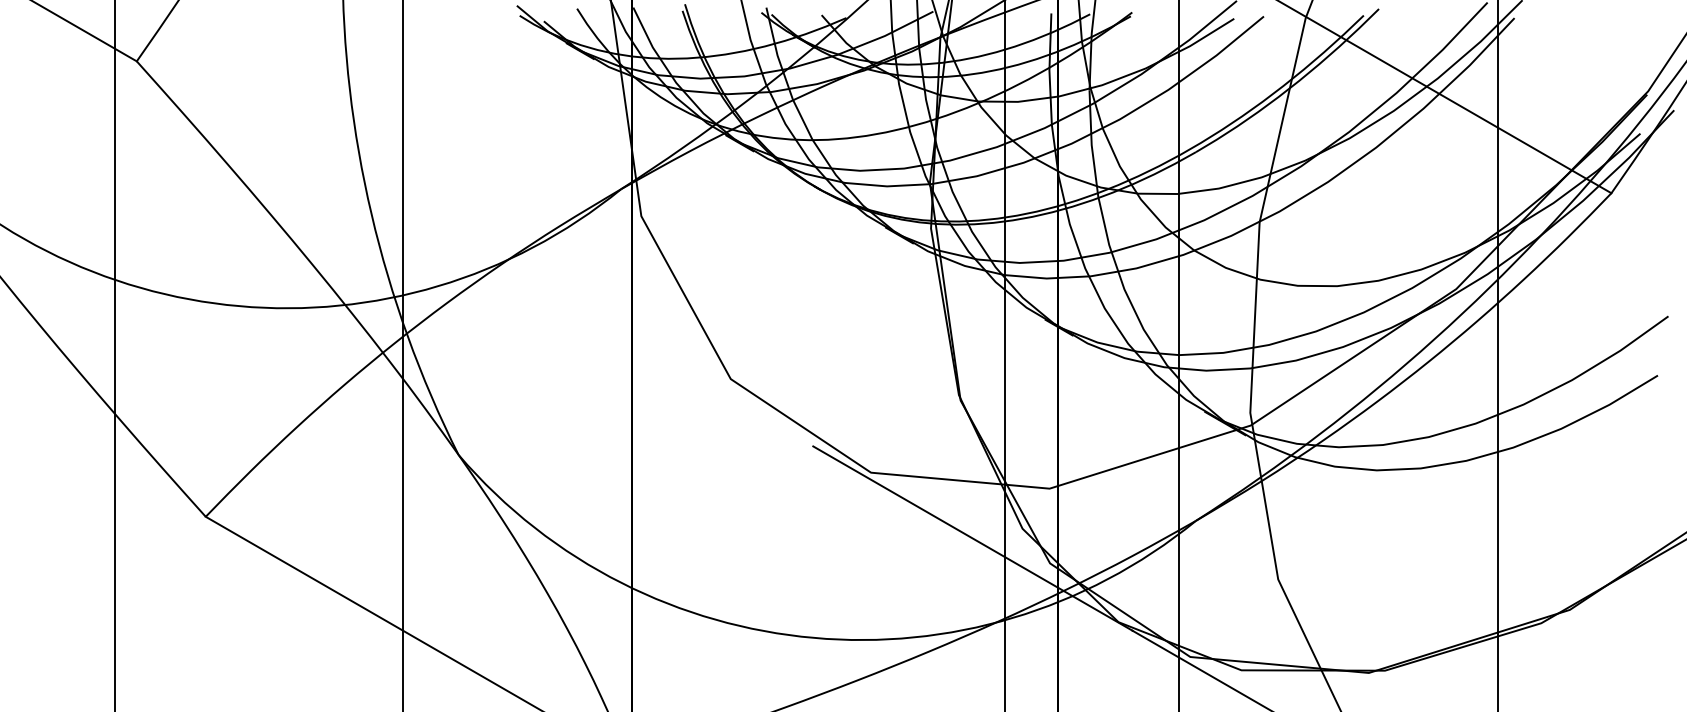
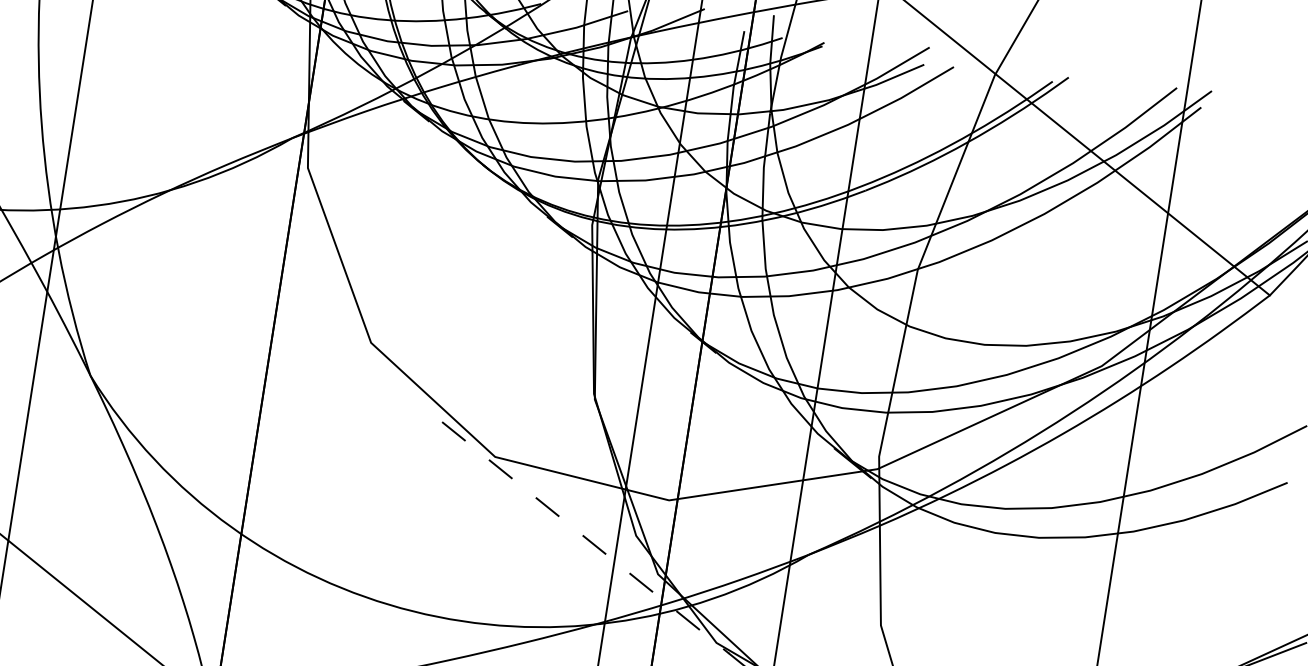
line: (973, 538) -> (586, 537), solid -> dashed

